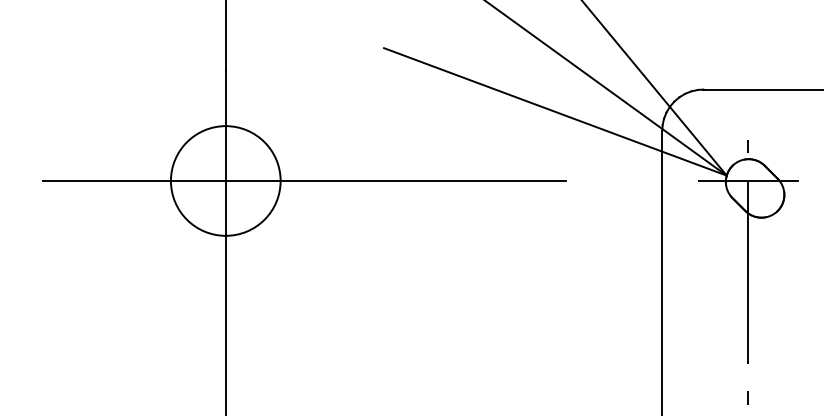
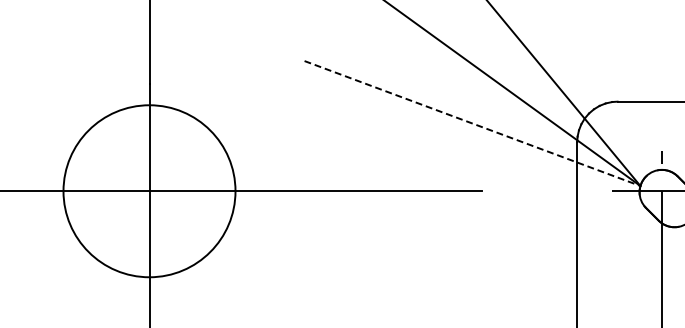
line: (555, 111) -> (472, 123), solid -> dashed
circle: (225, 180) -> (149, 190), size x1.6

